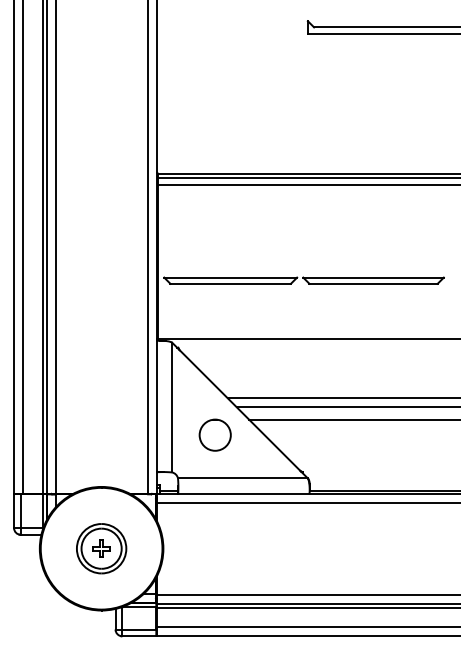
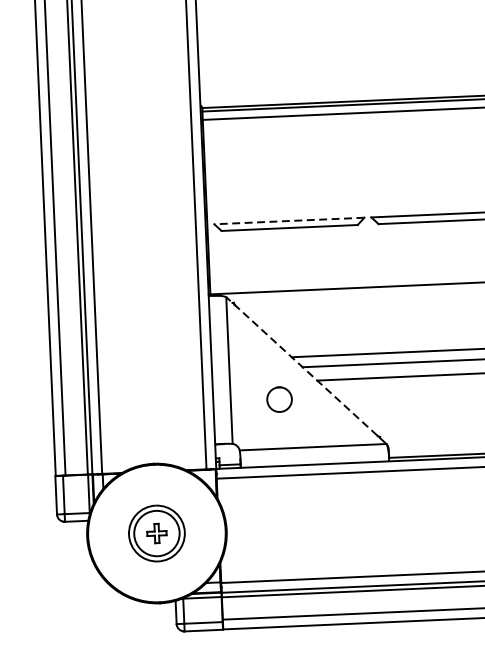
line: (230, 277) -> (289, 220), solid -> dashed
line: (239, 410) -> (305, 370), solid -> dashed
circle: (214, 434) -> (278, 398), size x0.7

